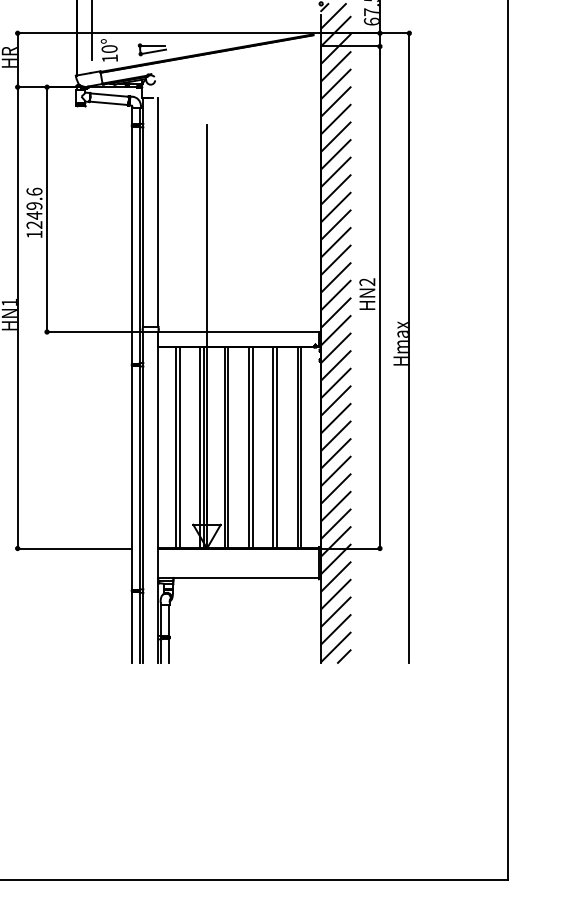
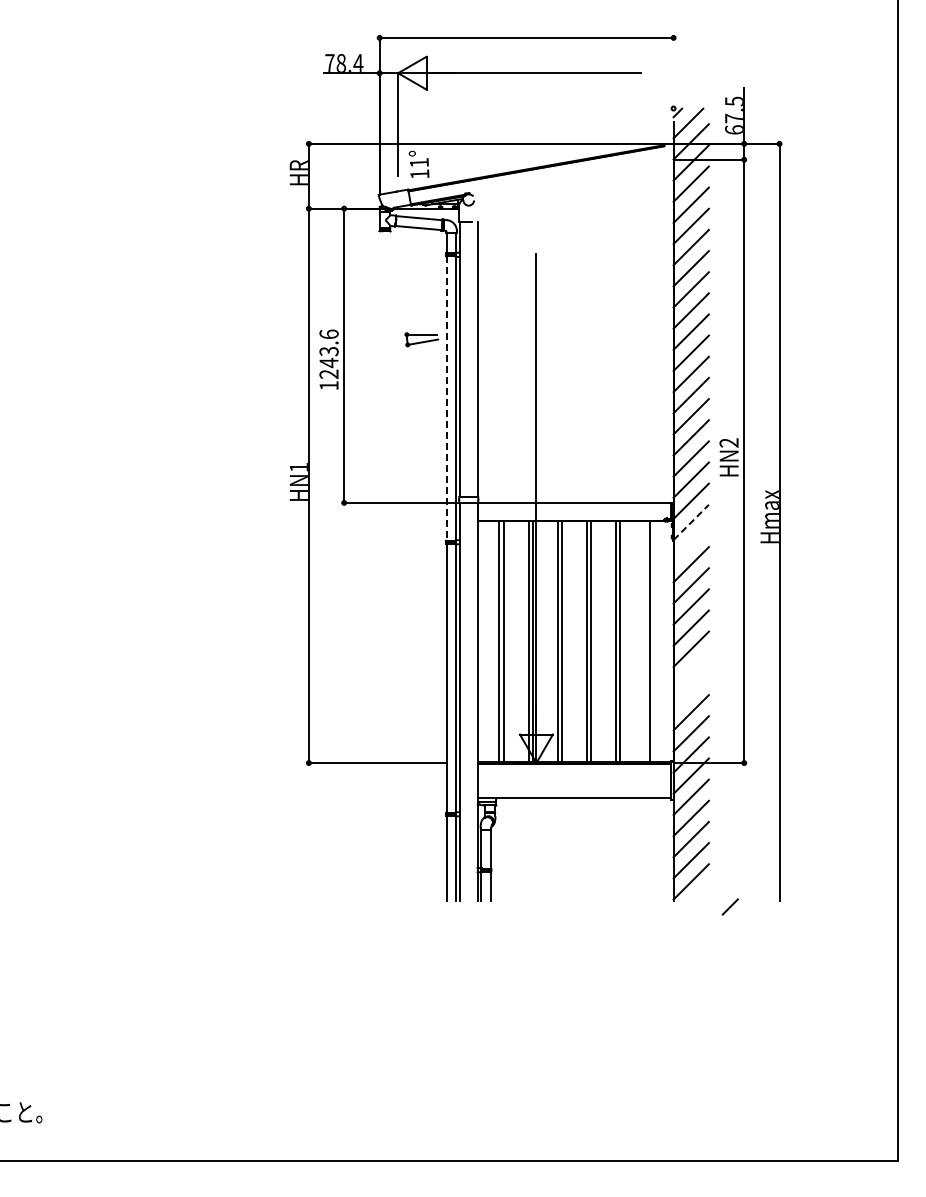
text: (108, 48) -> (418, 162), 10° -> 11°
part: (152, 49) -> (421, 339), moved
text: (34, 206) -> (328, 351), 1249.6 -> 1243.6
line: (132, 245) -> (446, 399), solid -> dashed
line: (336, 348) -> (691, 522), solid -> dashed
line: (335, 365) -> (690, 543), removed
line: (297, 447) -> (645, 641), removed
line: (335, 471) -> (690, 670), removed
line: (335, 488) -> (690, 691), removed
line: (343, 656) -> (729, 906), moved

